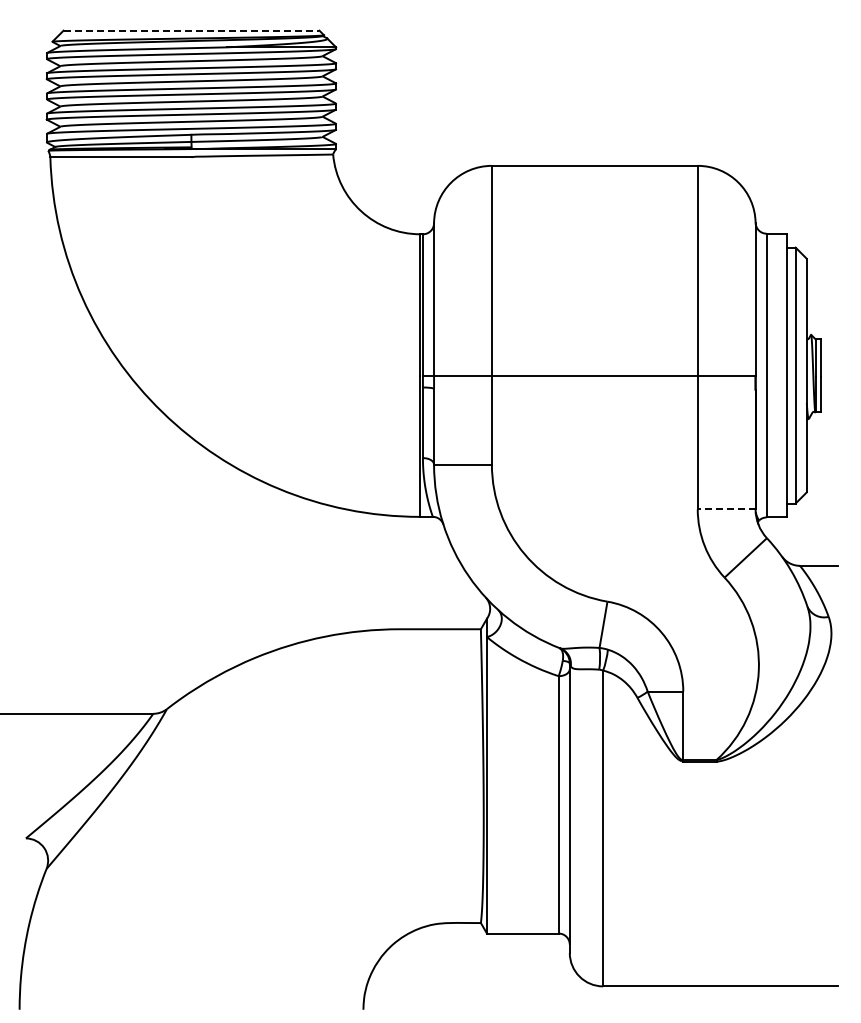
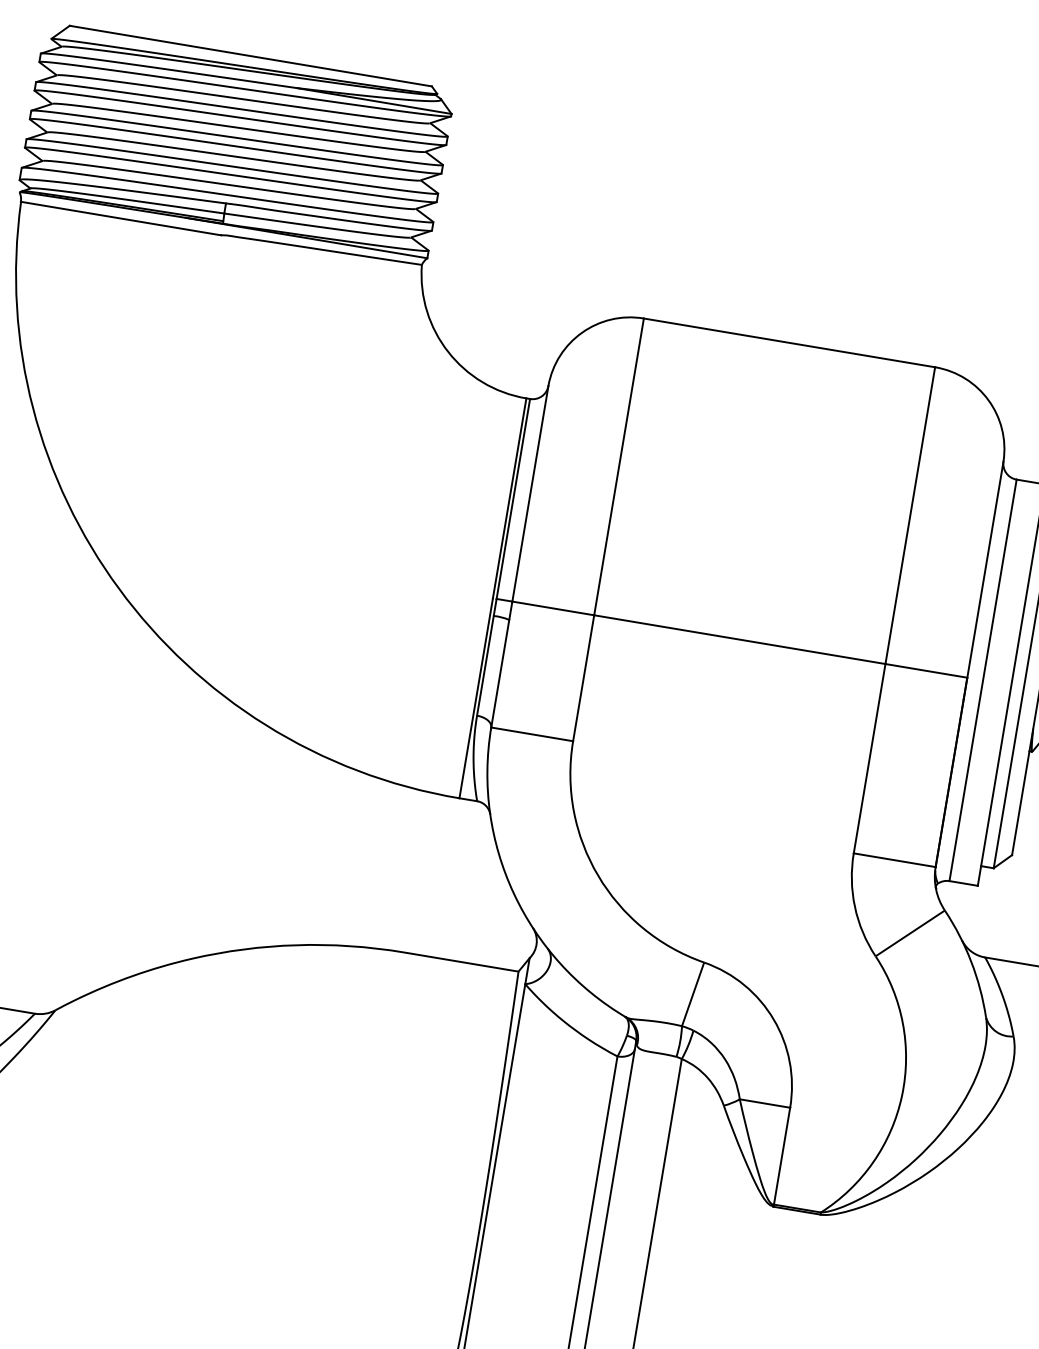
line: (191, 30) -> (250, 55), dashed -> solid
line: (726, 509) -> (894, 860), dashed -> solid

